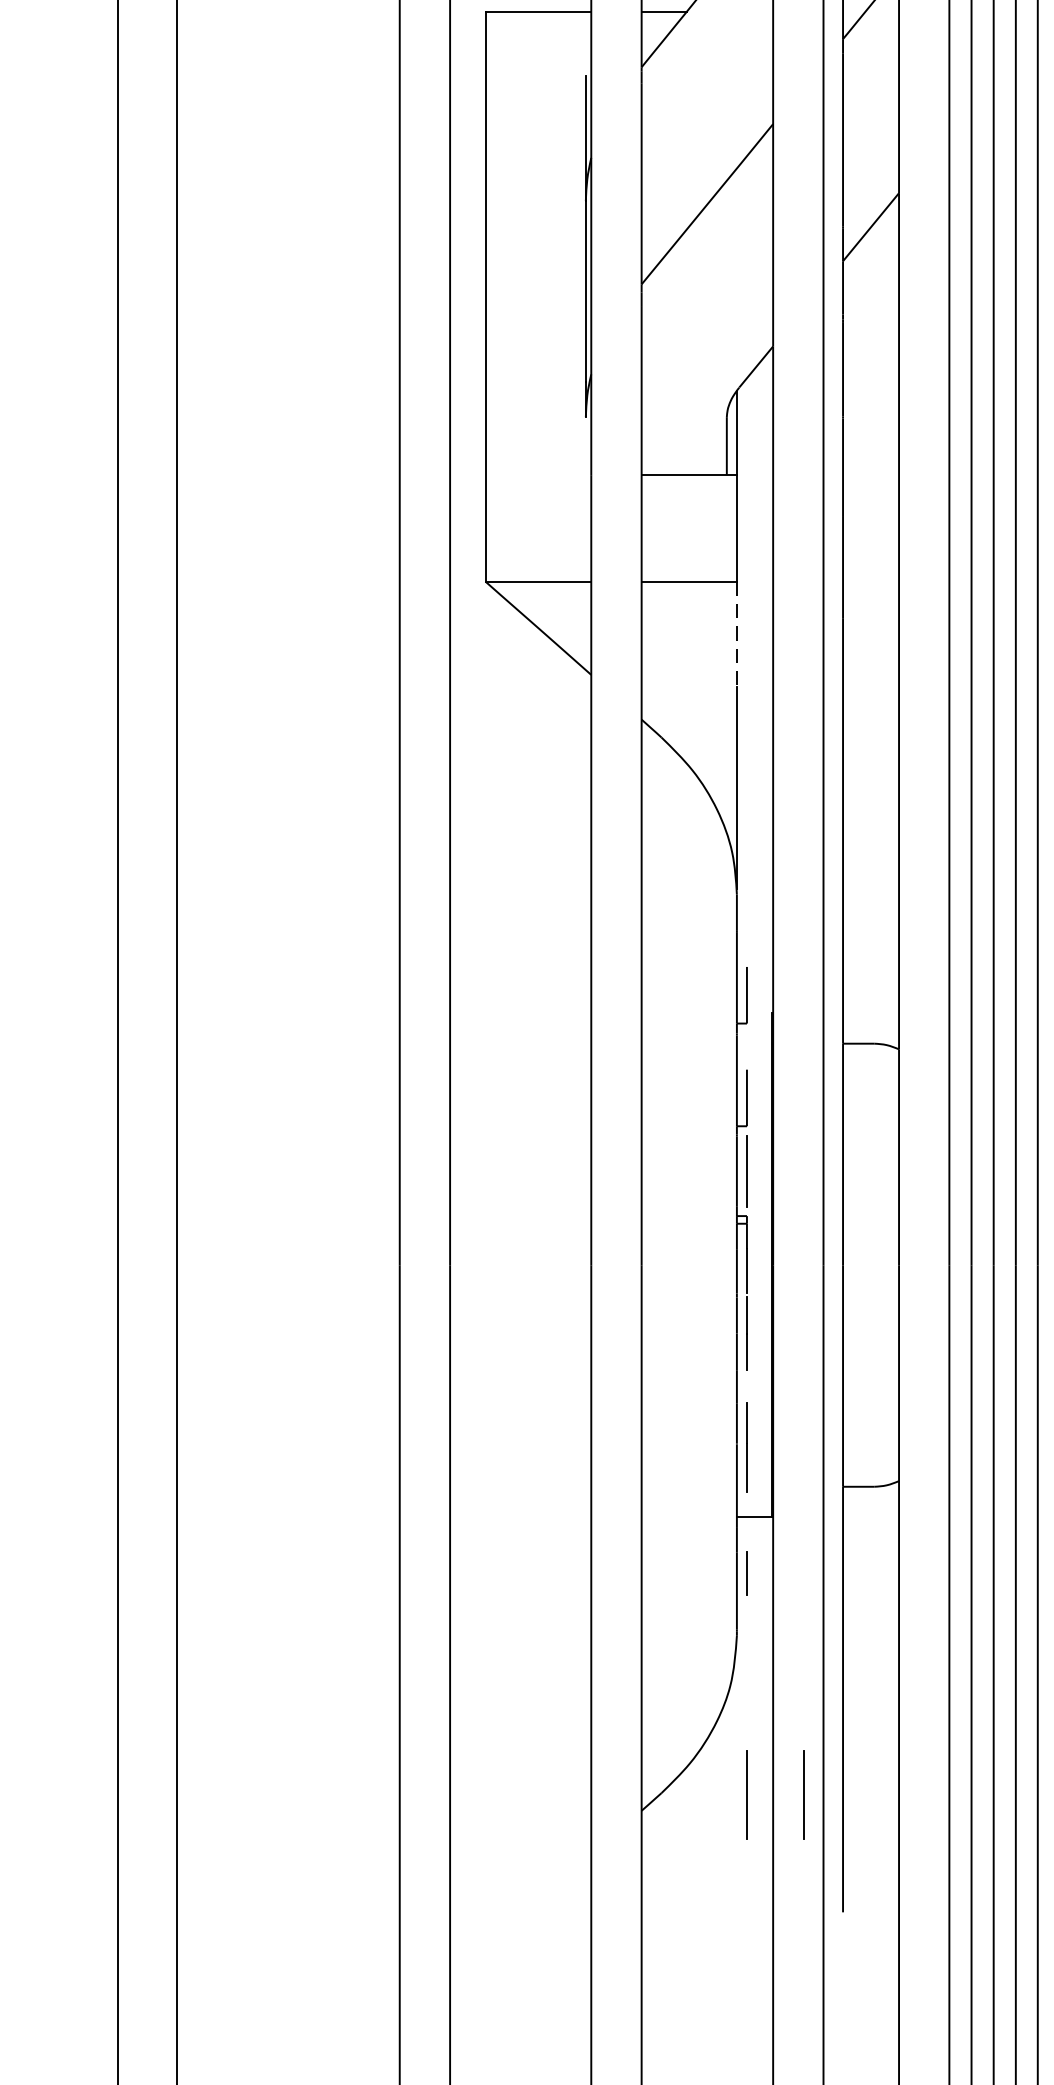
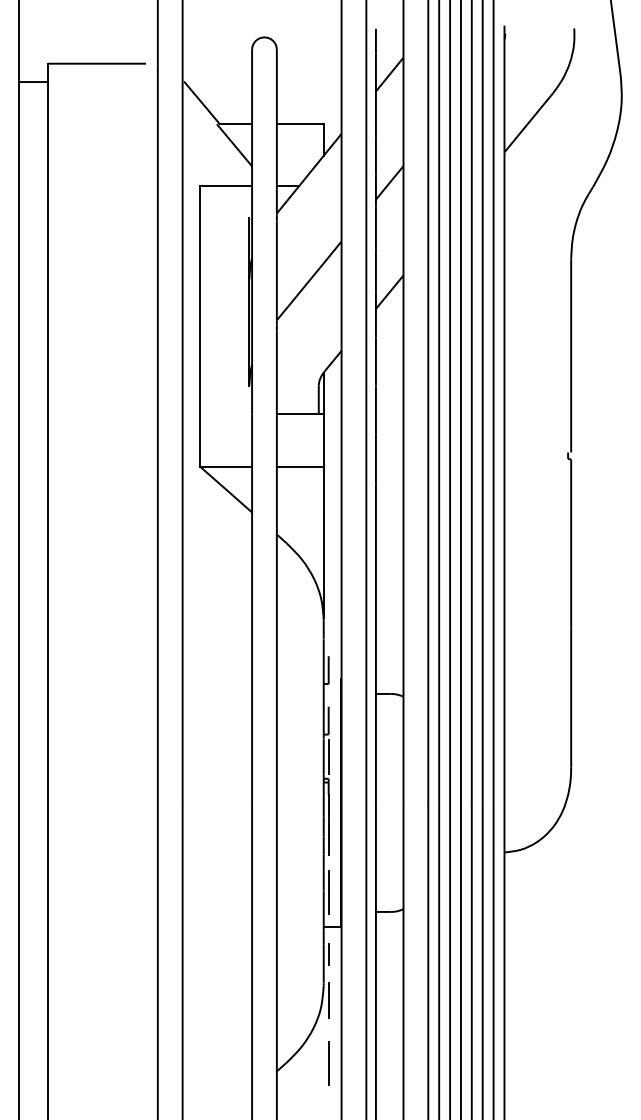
line: (736, 634) -> (323, 492), dashed -> solid
line: (746, 1666) -> (328, 1000), added
line: (803, 1794) -> (356, 1063), removed

